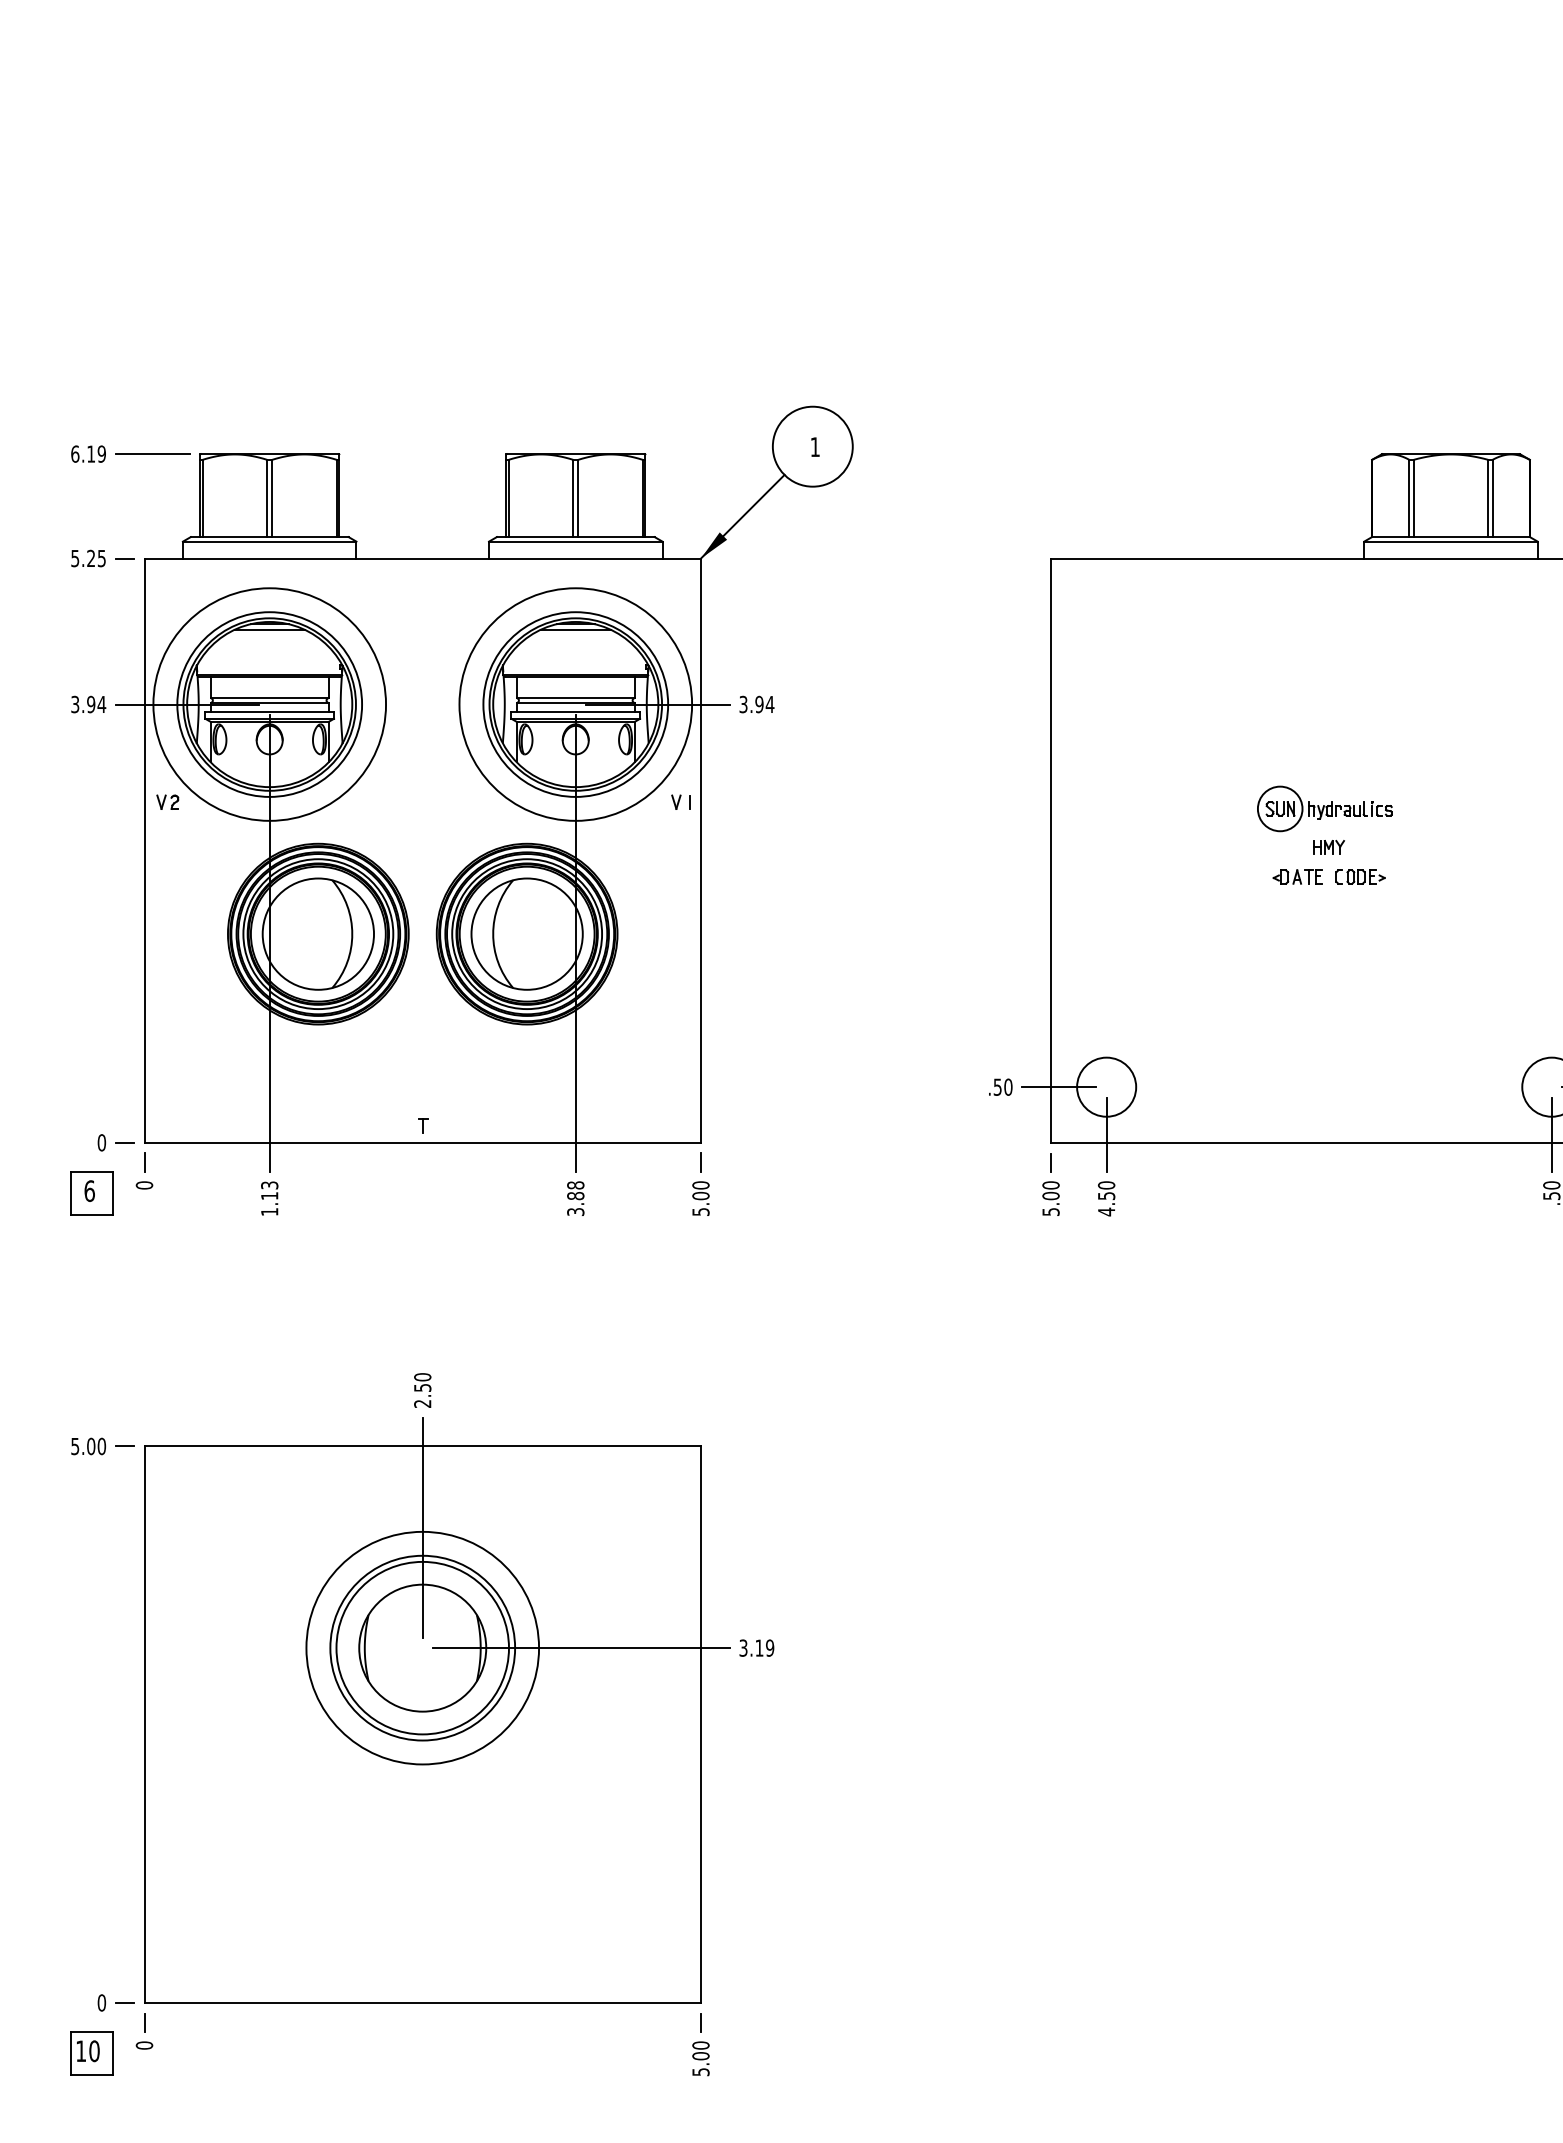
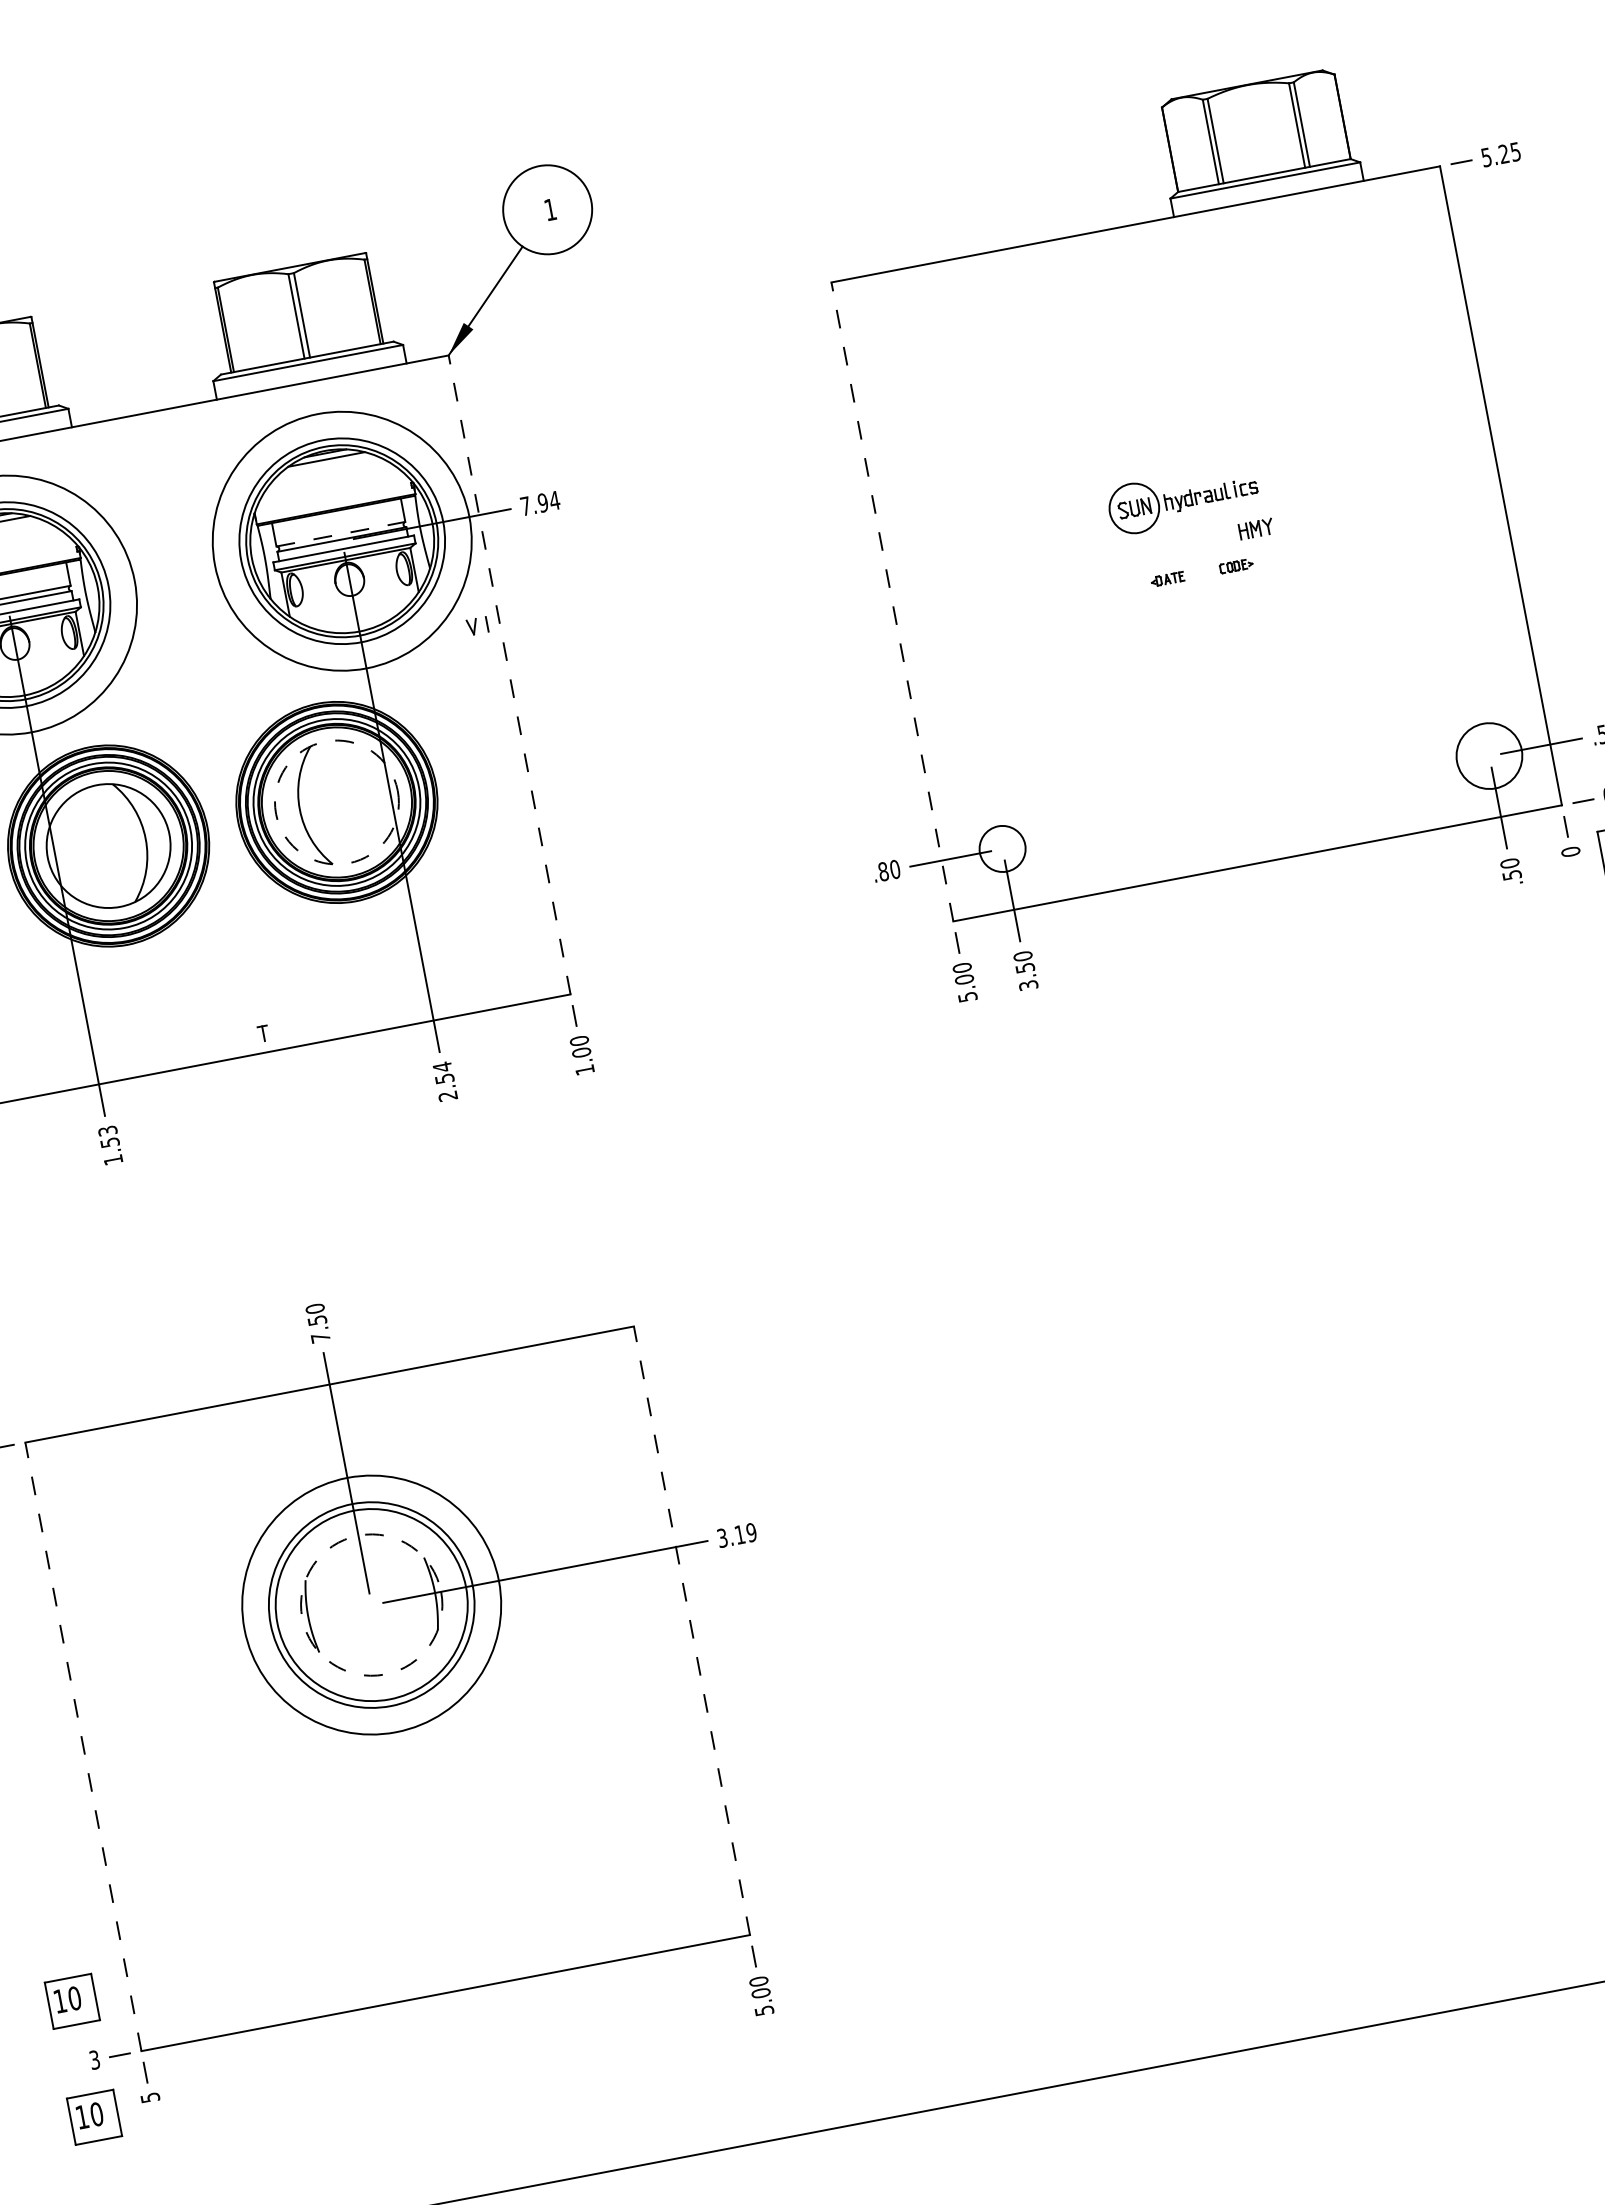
line: (575, 698) -> (340, 534), solid -> dashed
text: (743, 704) -> (525, 506), 3.94 -> 7.94
part: (1328, 847) -> (1255, 529), moved
line: (700, 850) -> (509, 674), solid -> dashed
line: (1051, 850) -> (892, 601), solid -> dashed
part: (1297, 876) -> (1167, 578), size x0.6
part: (1360, 876) -> (1236, 565), size x0.6
circle: (526, 933) -> (336, 801), solid -> dashed
text: (997, 1086) -> (883, 870), .50 -> .80
circle: (1106, 1086) -> (1002, 848), size x0.7
text: (269, 1196) -> (109, 1143), 1.13 -> 1.53
text: (575, 1198) -> (444, 1081), 3.88 -> 2.54
text: (700, 1211) -> (584, 1069), 5.00 -> 1.00
text: (1106, 1211) -> (1028, 984), 4.50 -> 3.50
text: (422, 1403) -> (320, 1337), 2.50 -> 7.50
circle: (422, 1647) -> (371, 1604), solid -> dashed
line: (144, 1724) -> (83, 1746), solid -> dashed
line: (700, 1724) -> (691, 1630), solid -> dashed
part: (91, 1947) -> (71, 2001), added
text: (101, 2002) -> (94, 2059), 0 -> 3
text: (144, 2045) -> (150, 2097), 0 -> 5

